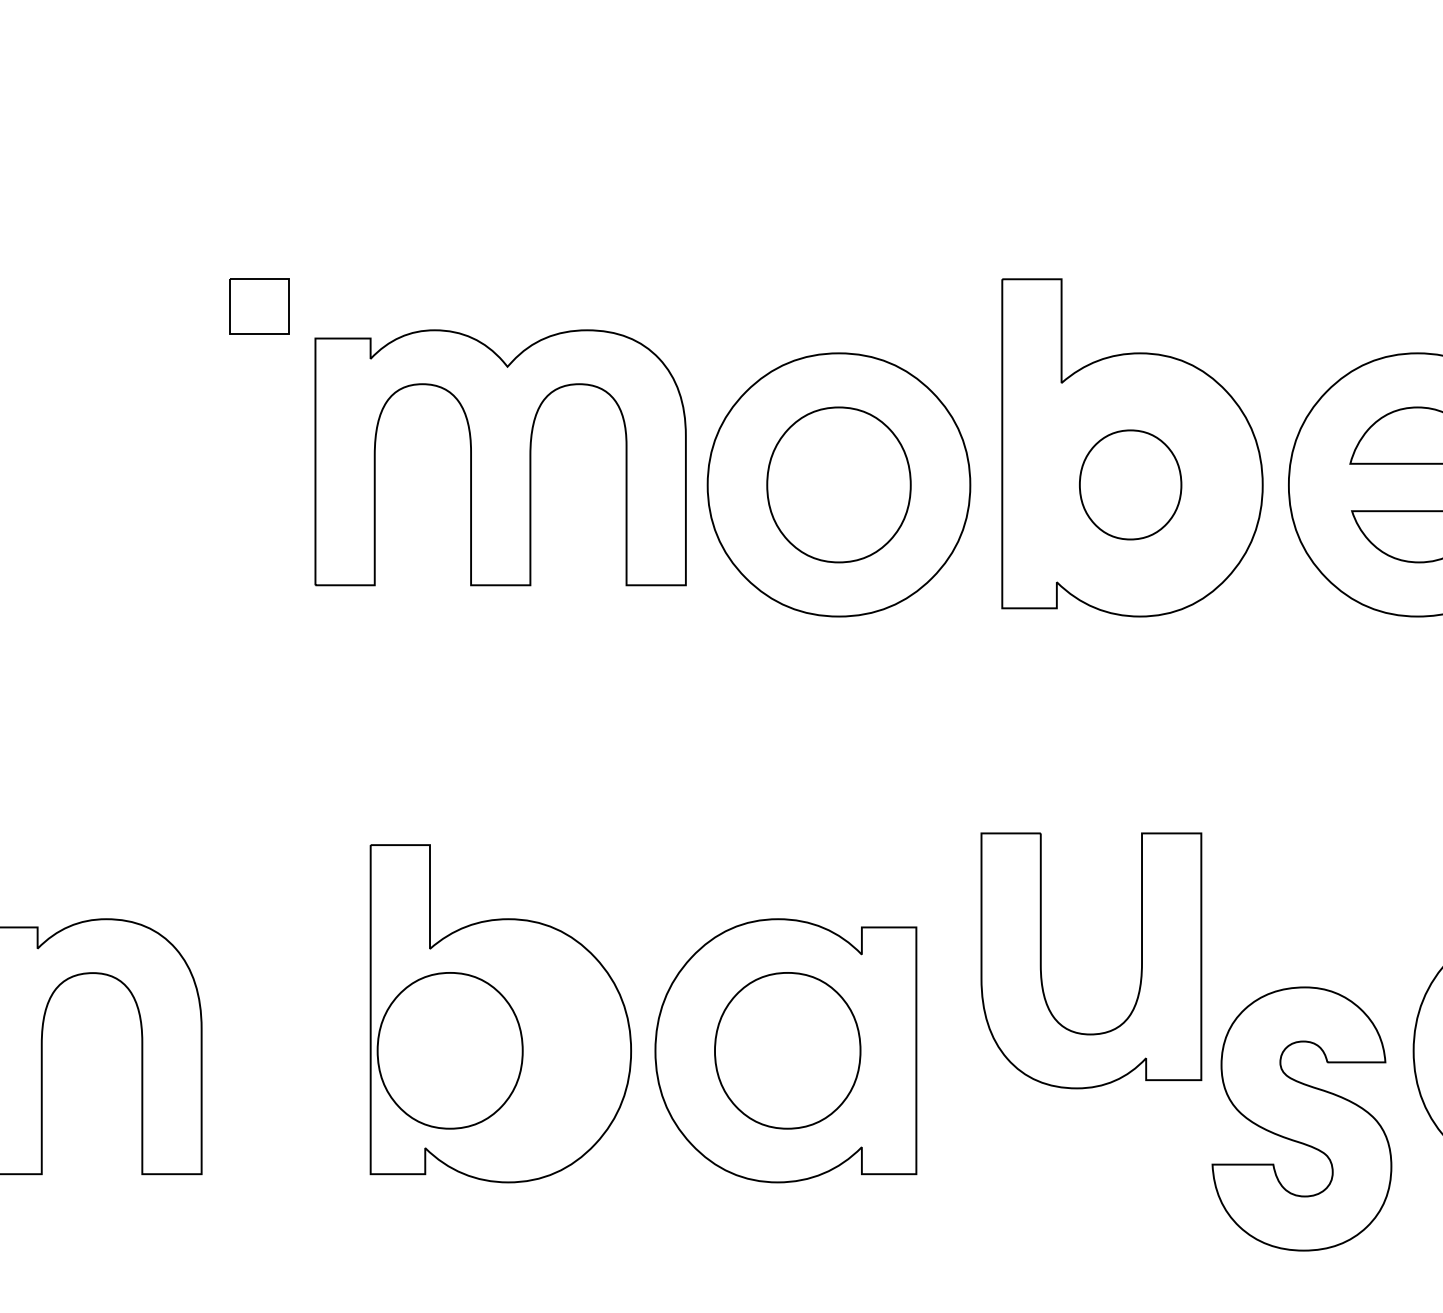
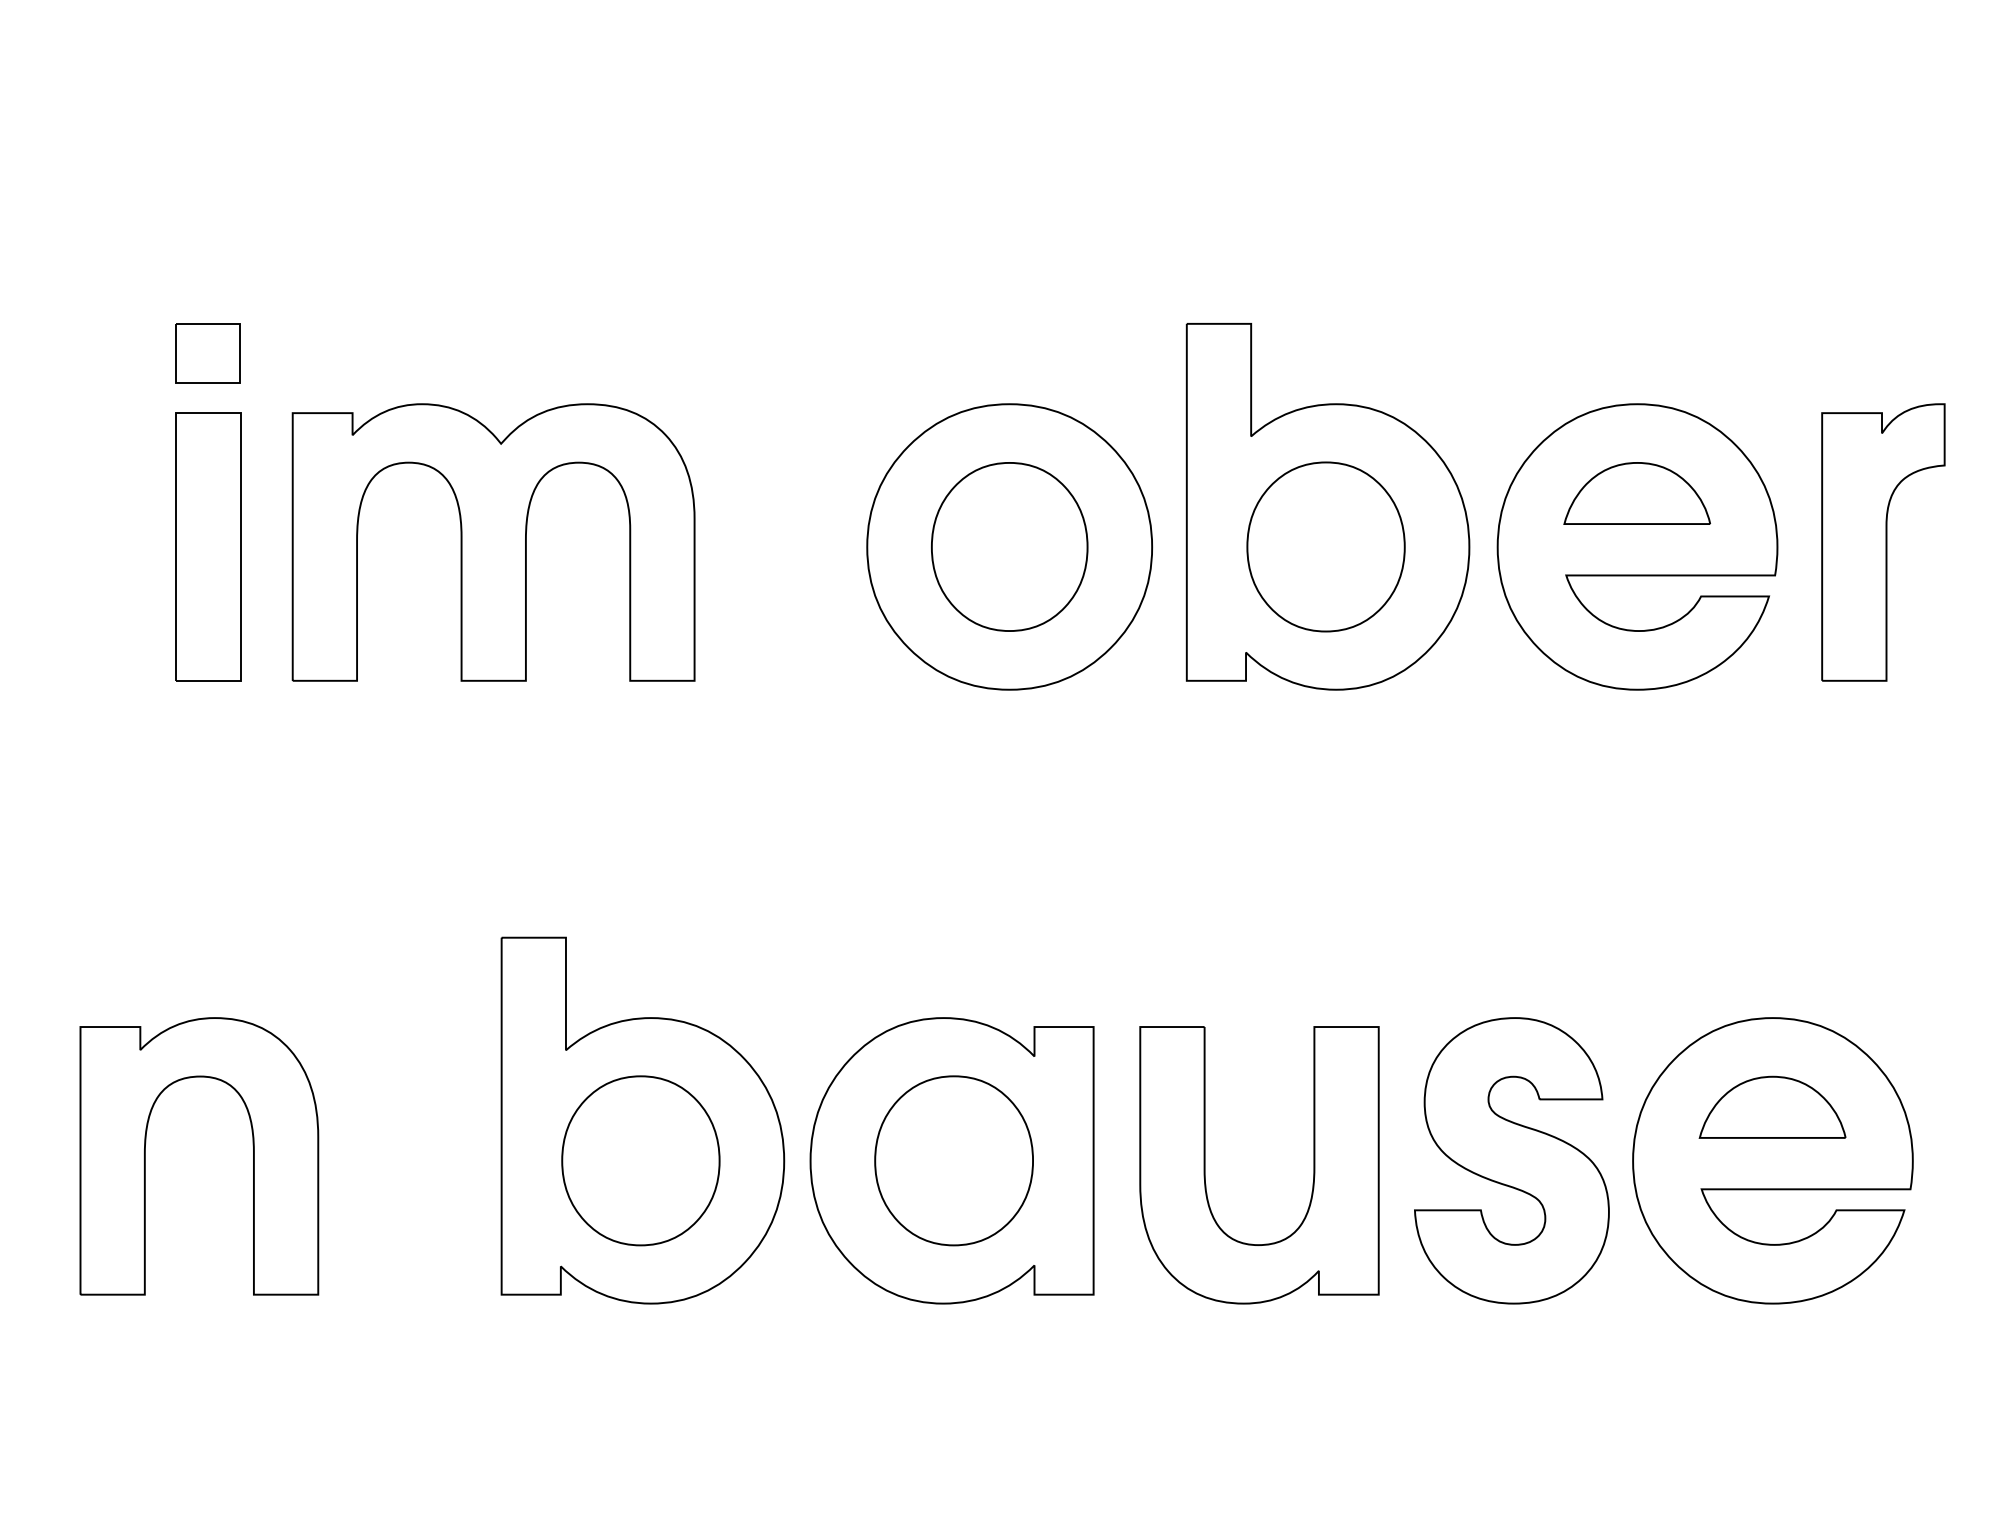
part: (259, 306) -> (207, 353), moved
part: (500, 457) -> (493, 542), moved
part: (100, 484) -> (208, 546), added
part: (1130, 484) -> (1325, 546), size x1.43
part: (1041, 961) -> (1205, 1165), moved
part: (449, 1050) -> (640, 1160), moved
part: (1301, 1118) -> (1511, 1160), moved

